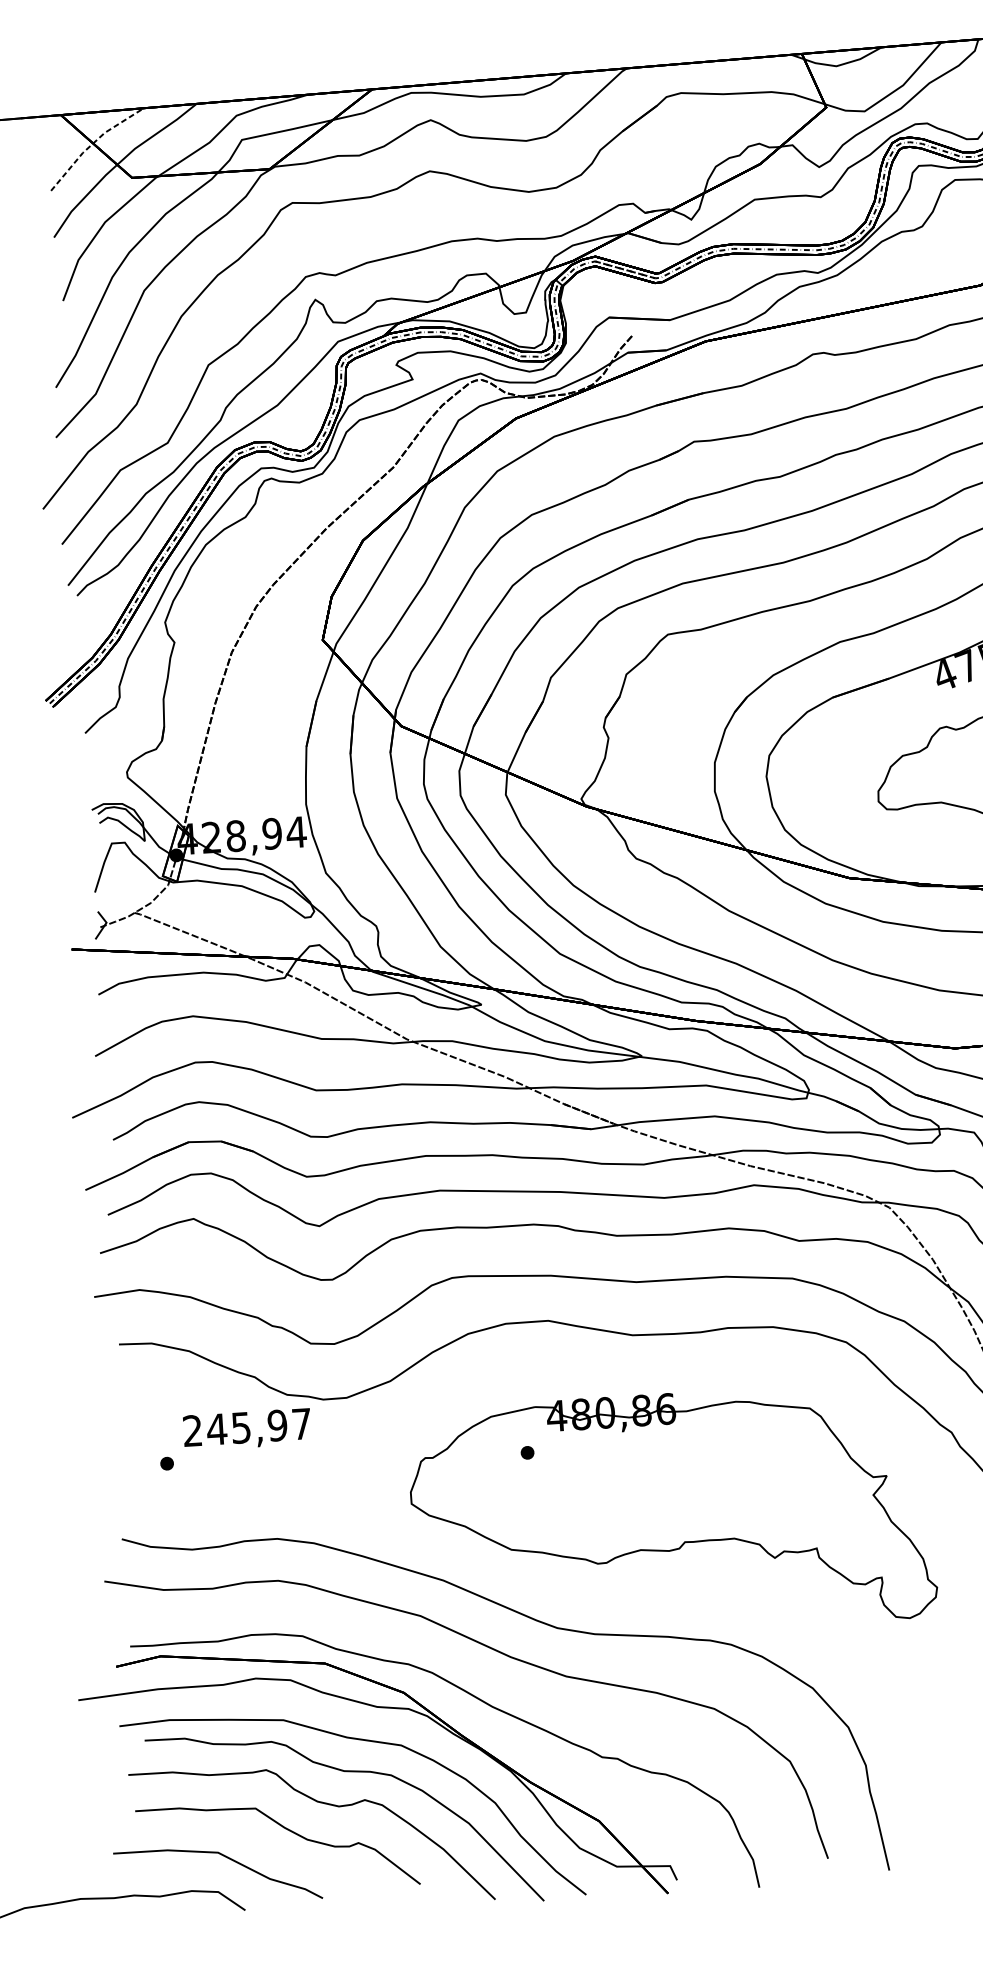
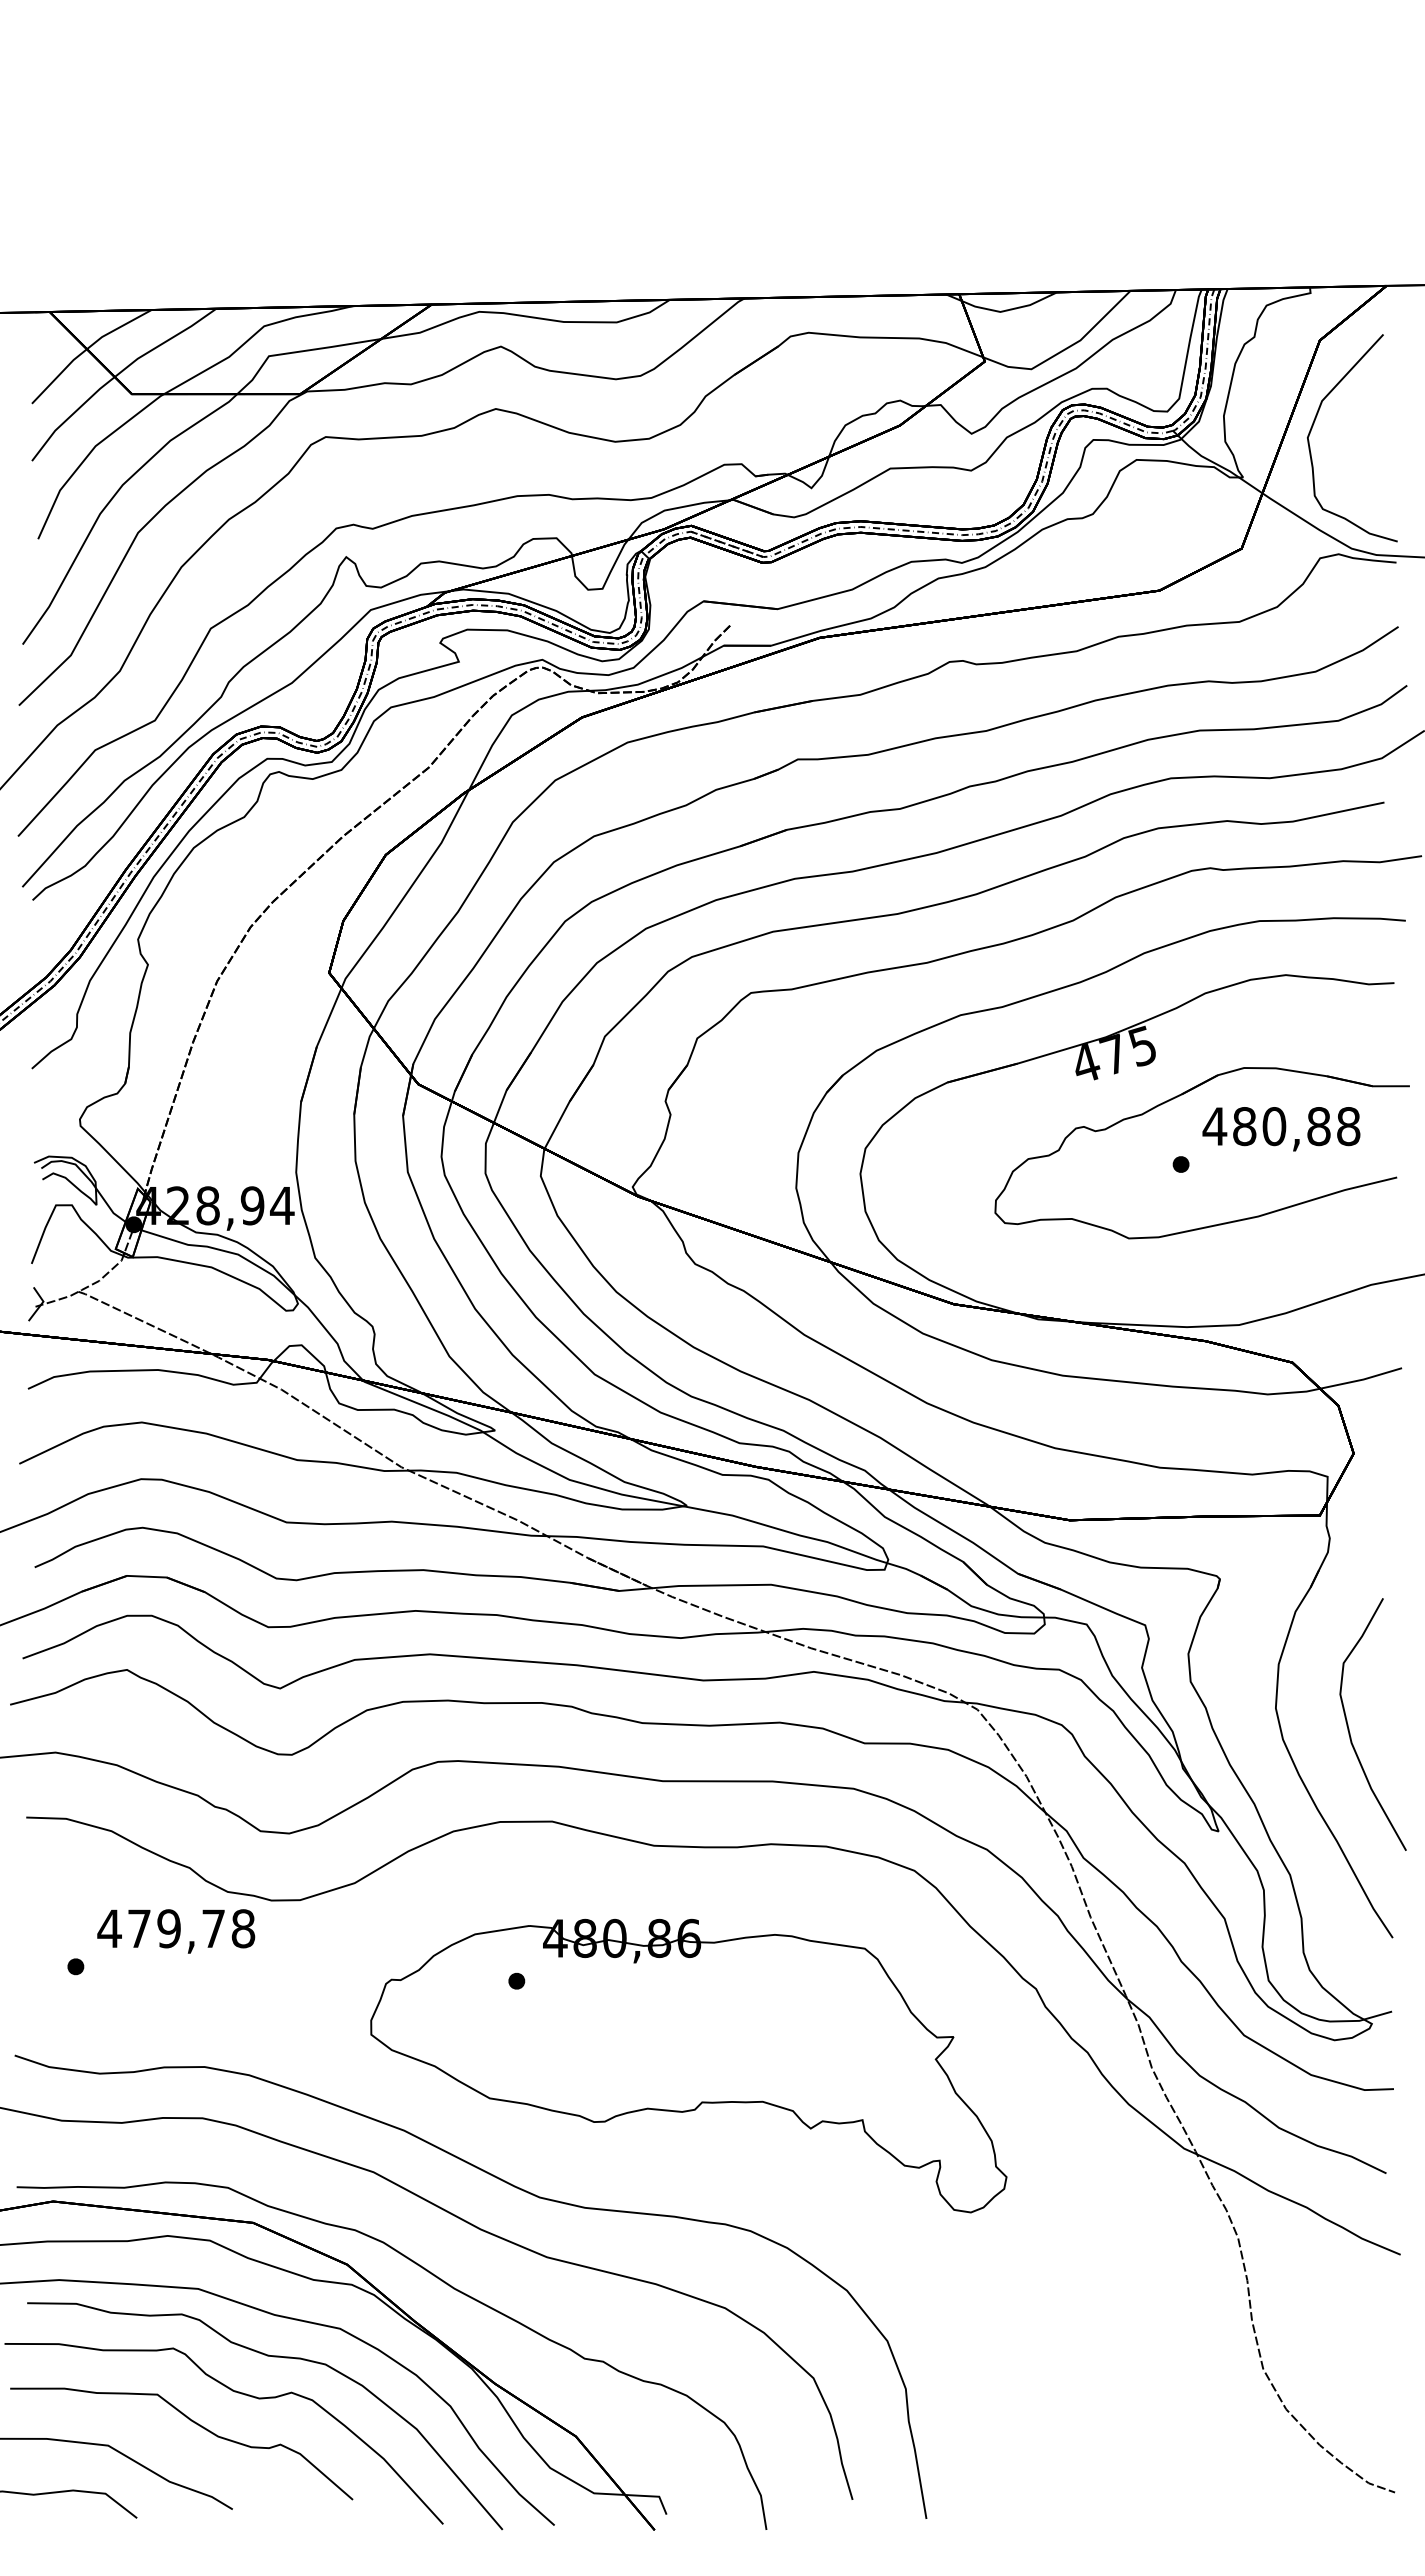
line: (92, 143) -> (86, 349), dashed -> solid
text: (247, 1427) -> (176, 1928), 245,97 -> 479,78

